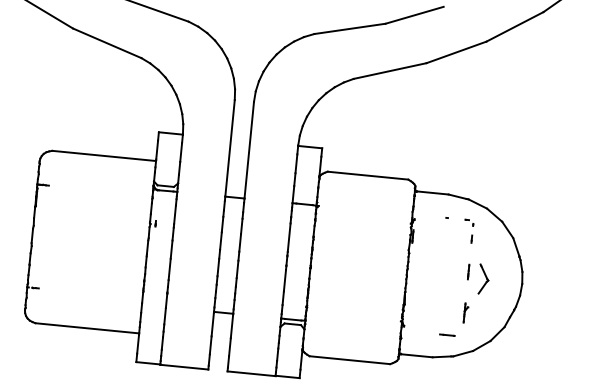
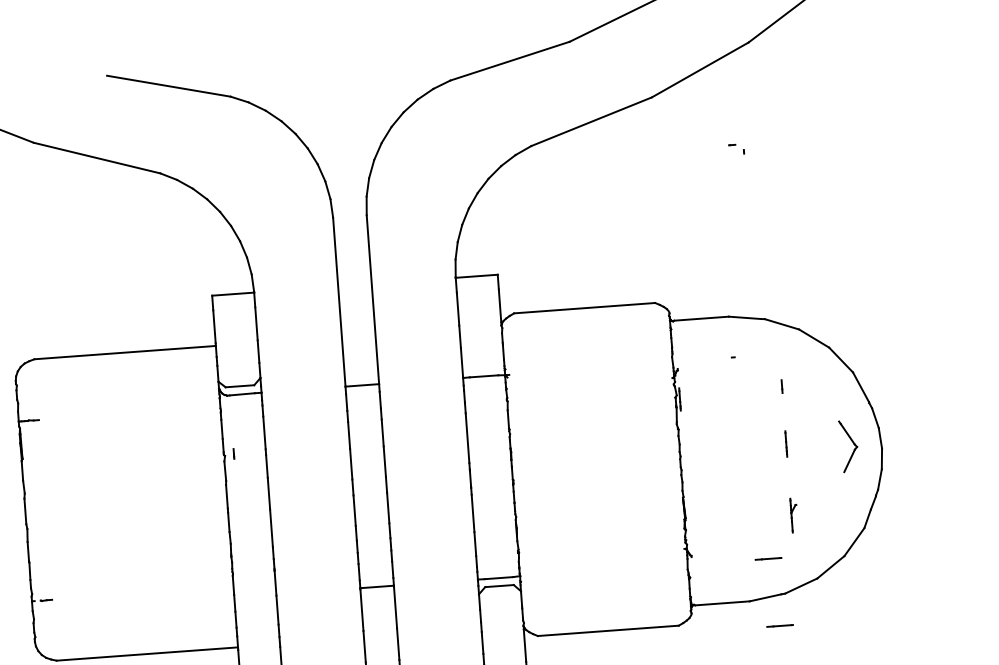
part: (469, 222) -> (736, 148), moved
part: (483, 278) -> (848, 444), moved
line: (447, 373) -> (780, 624), added

